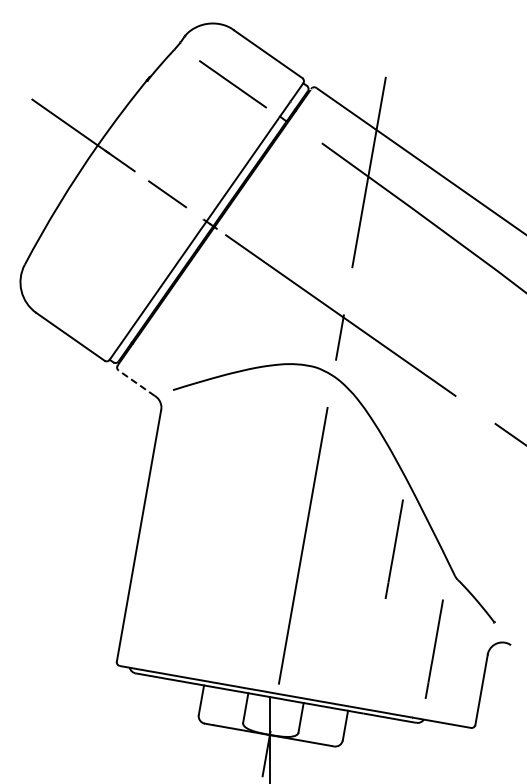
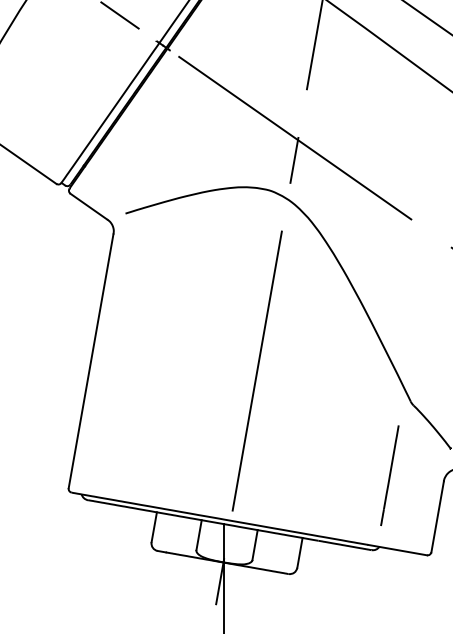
line: (136, 383) -> (88, 206), dashed -> solid
line: (393, 548) -> (348, 373), removed

